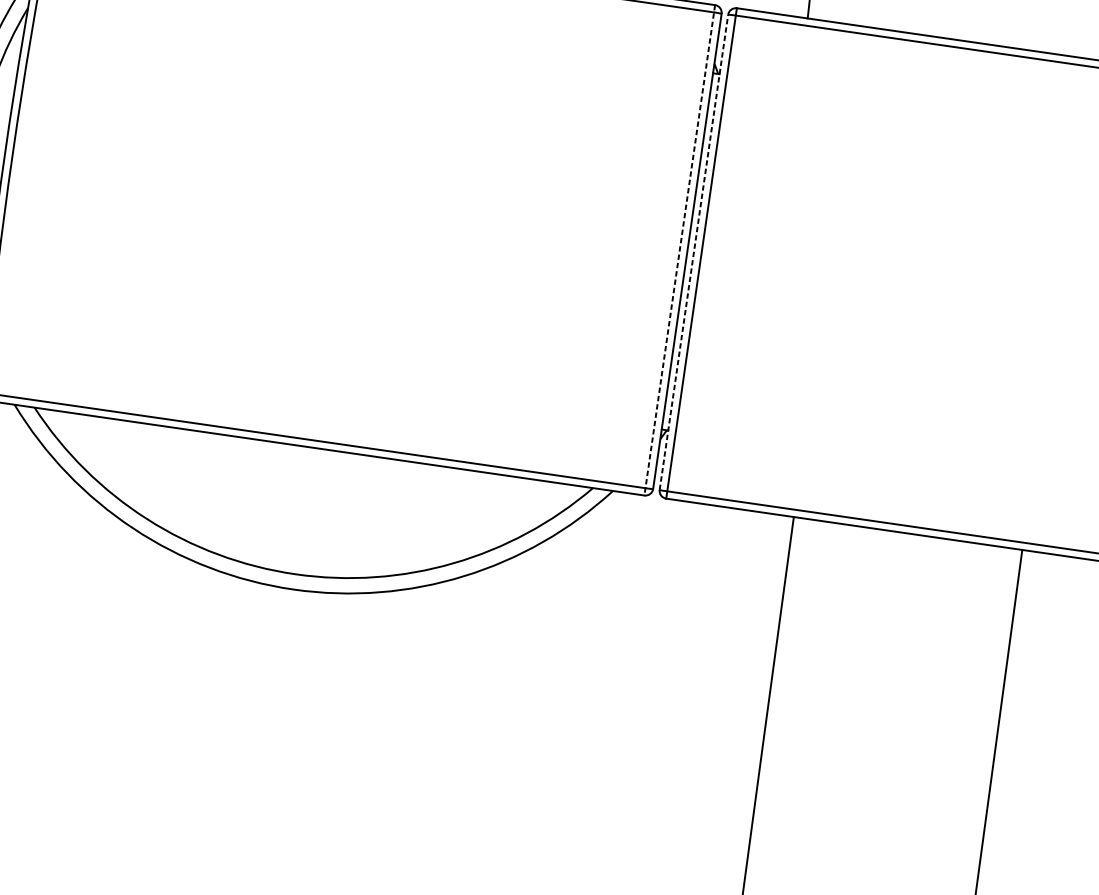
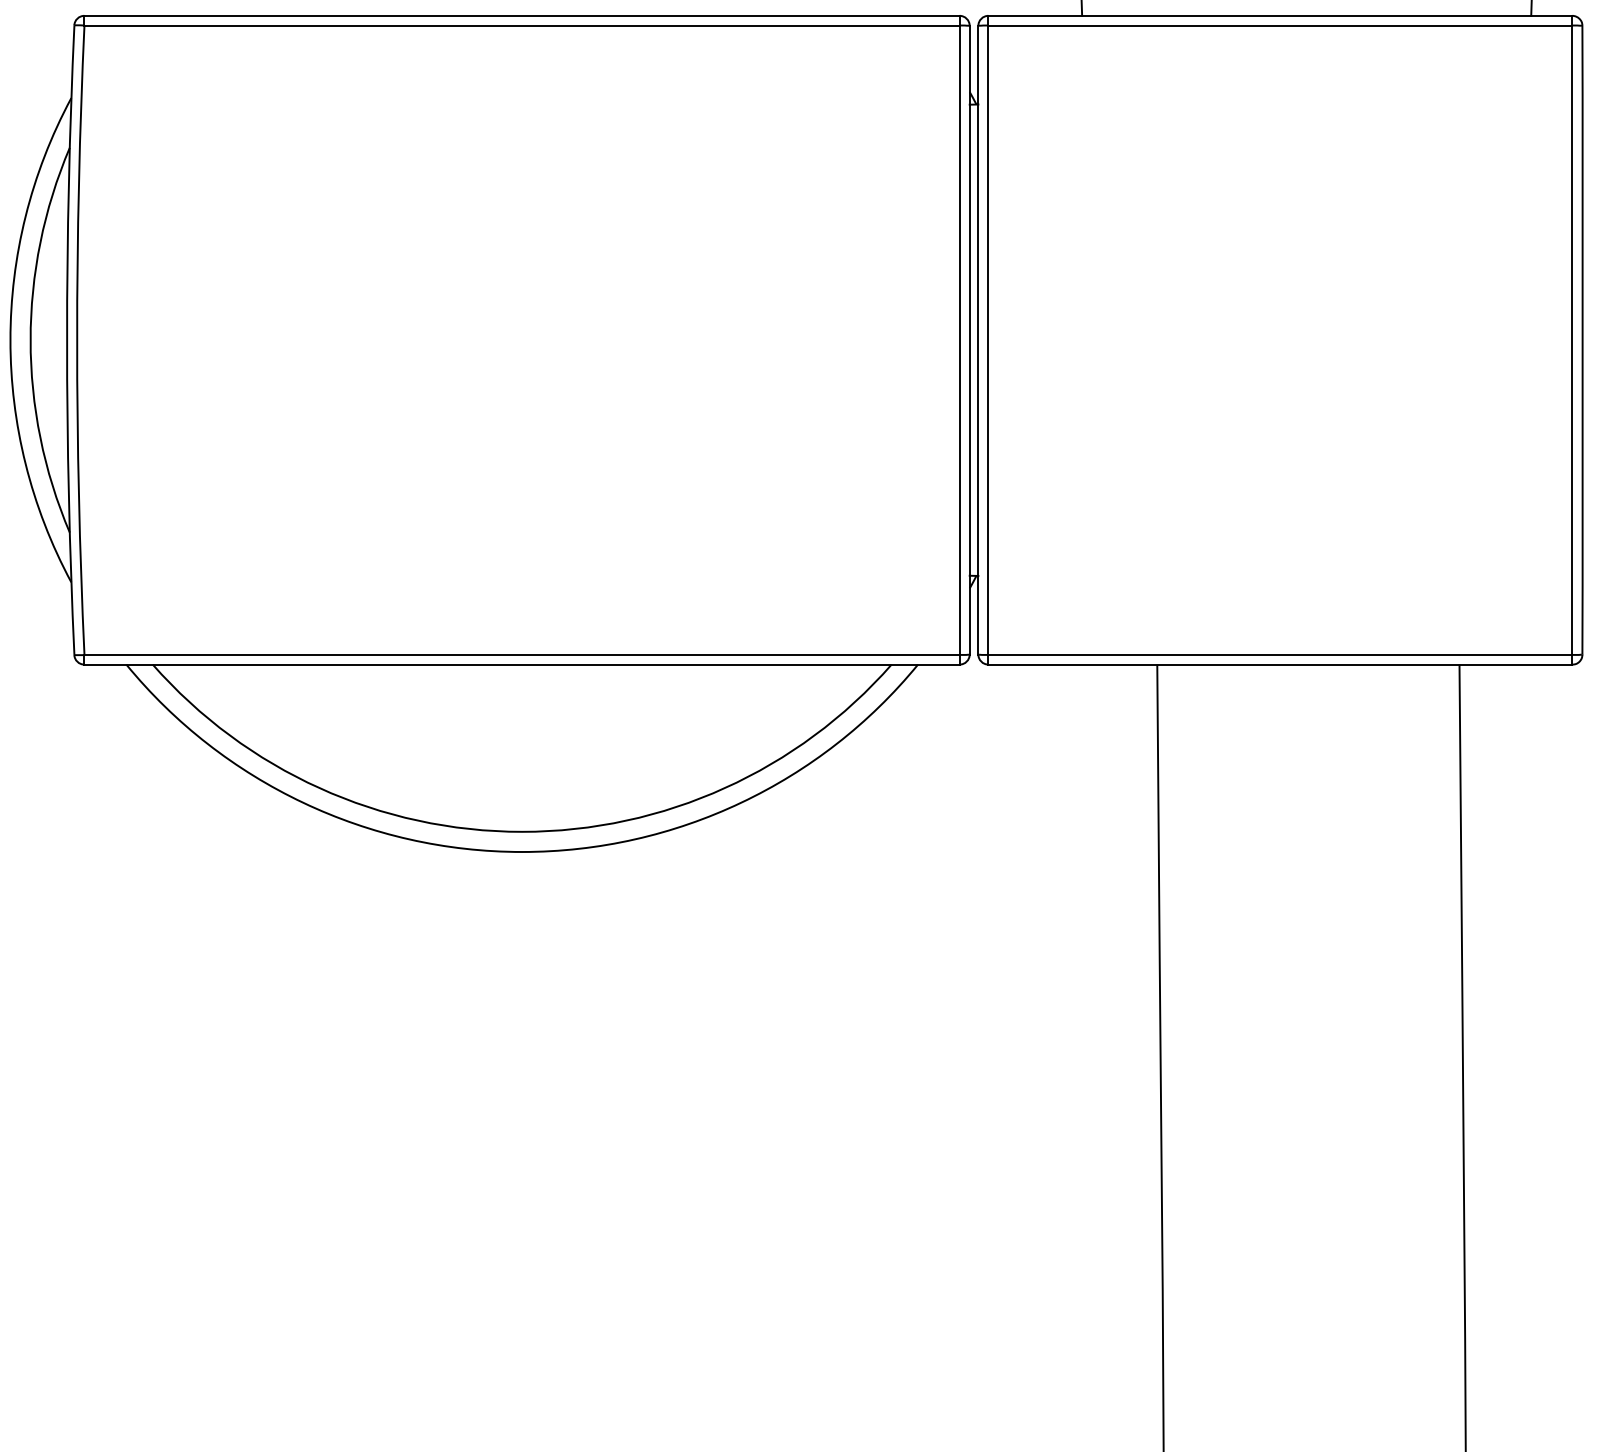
line: (679, 250) -> (959, 340), dashed -> solid
line: (694, 251) -> (978, 339), dashed -> solid

